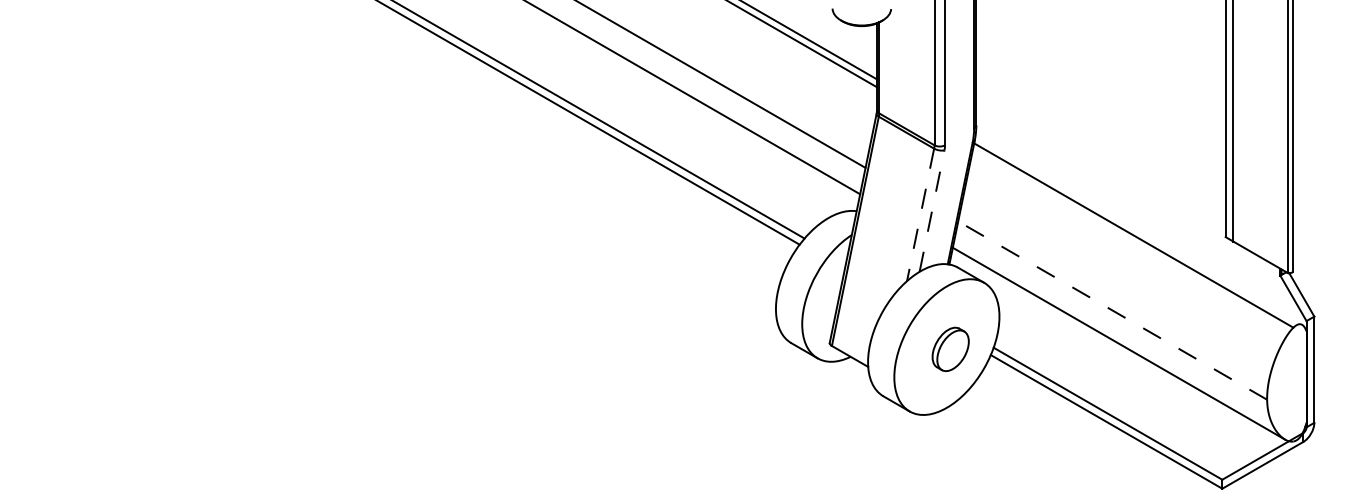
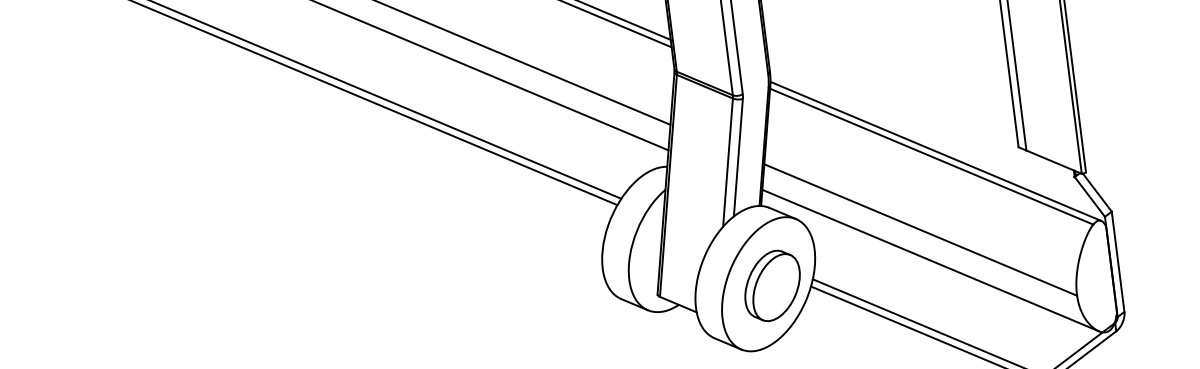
line: (932, 211) -> (738, 157), dashed -> solid
line: (920, 214) -> (727, 162), dashed -> solid
line: (1138, 230) -> (935, 151), added
line: (1112, 310) -> (920, 229), dashed -> solid
part: (950, 349) -> (772, 286), size x1.67

